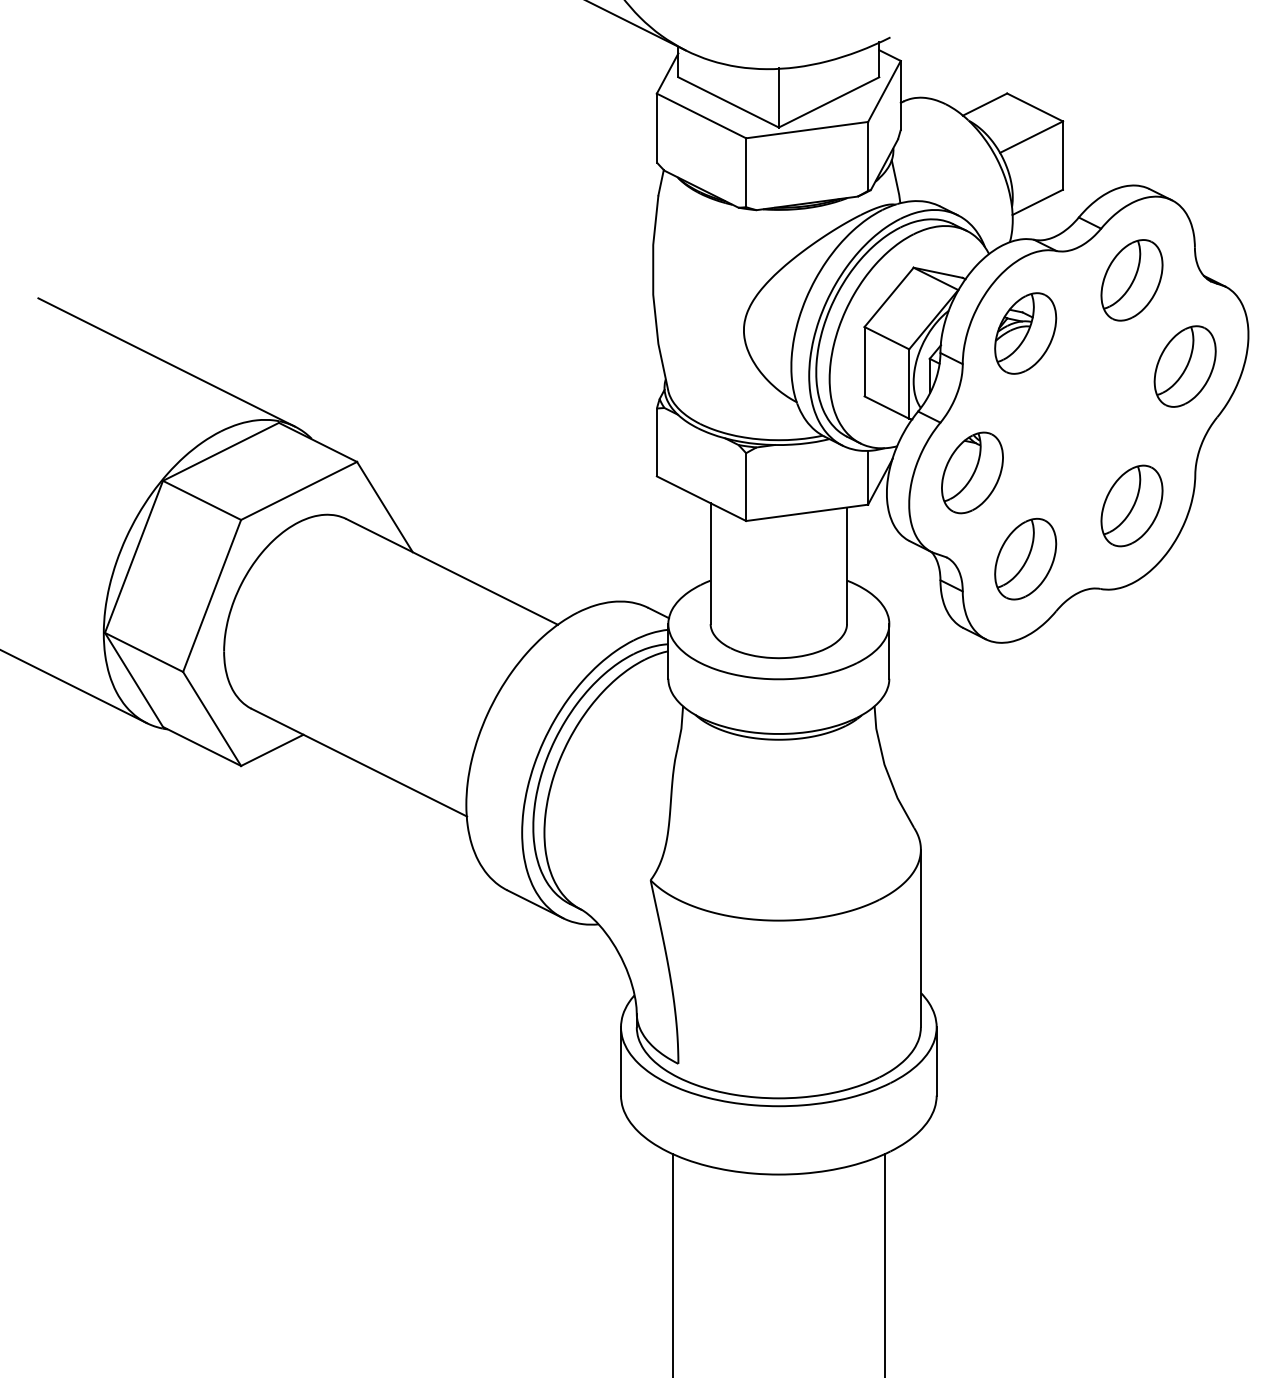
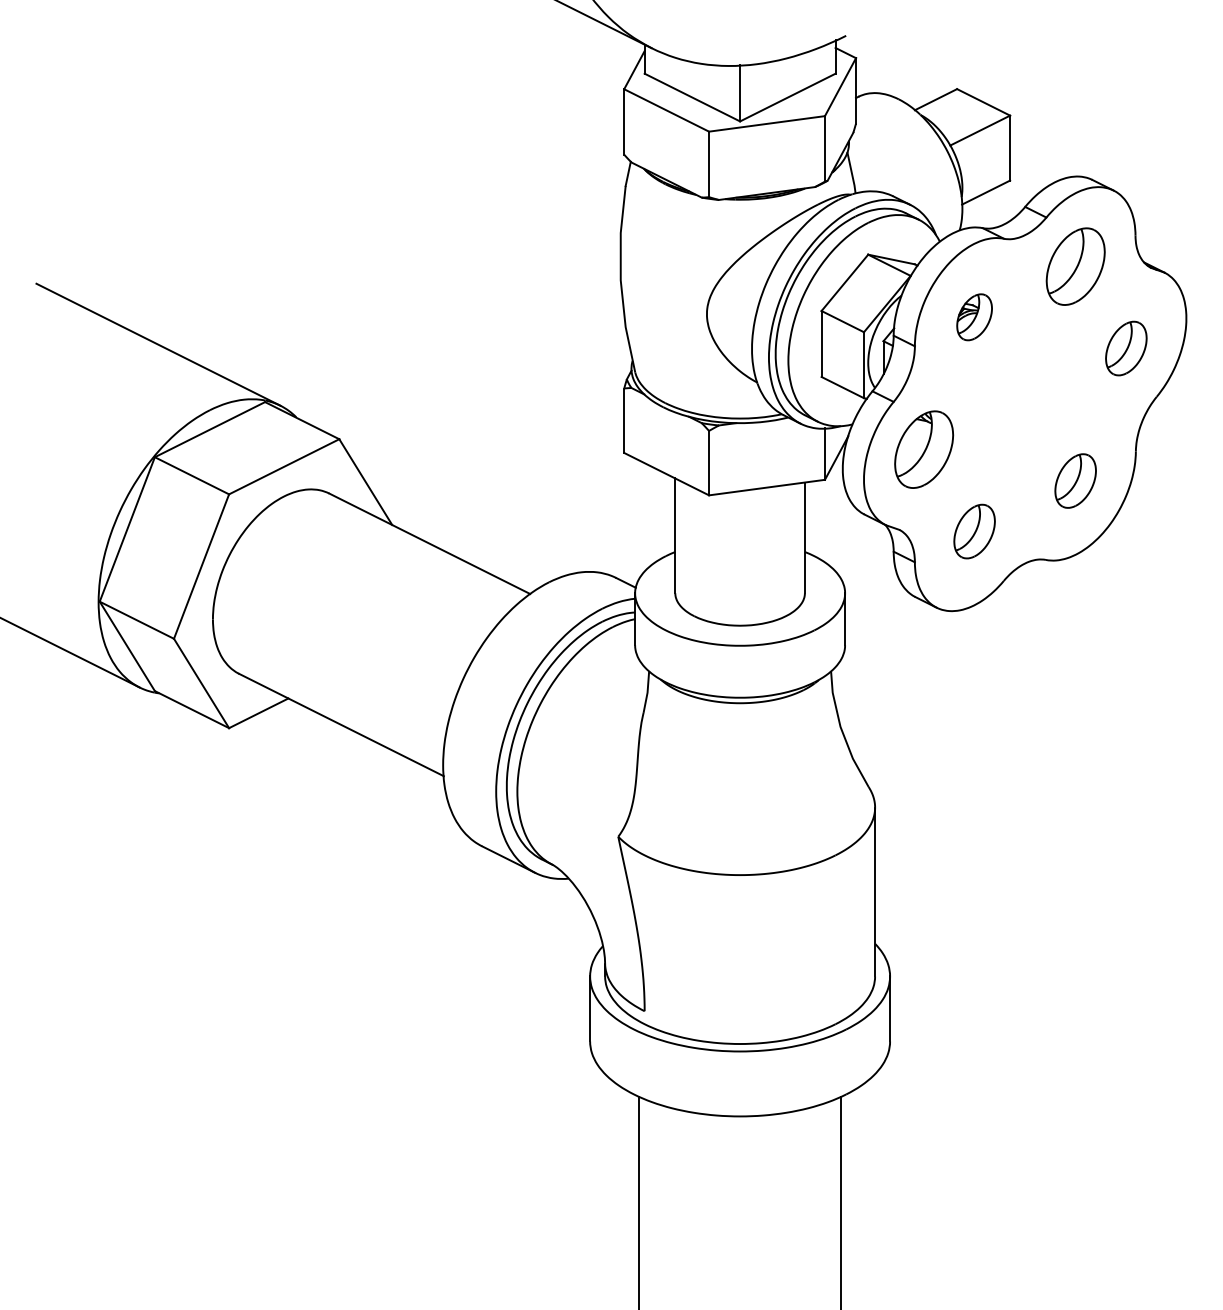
part: (1025, 333) -> (974, 317), size x0.6
part: (1185, 366) -> (1126, 348), size x0.7
part: (1131, 505) -> (1075, 480), size x0.7
part: (1025, 559) -> (974, 531), size x0.7

